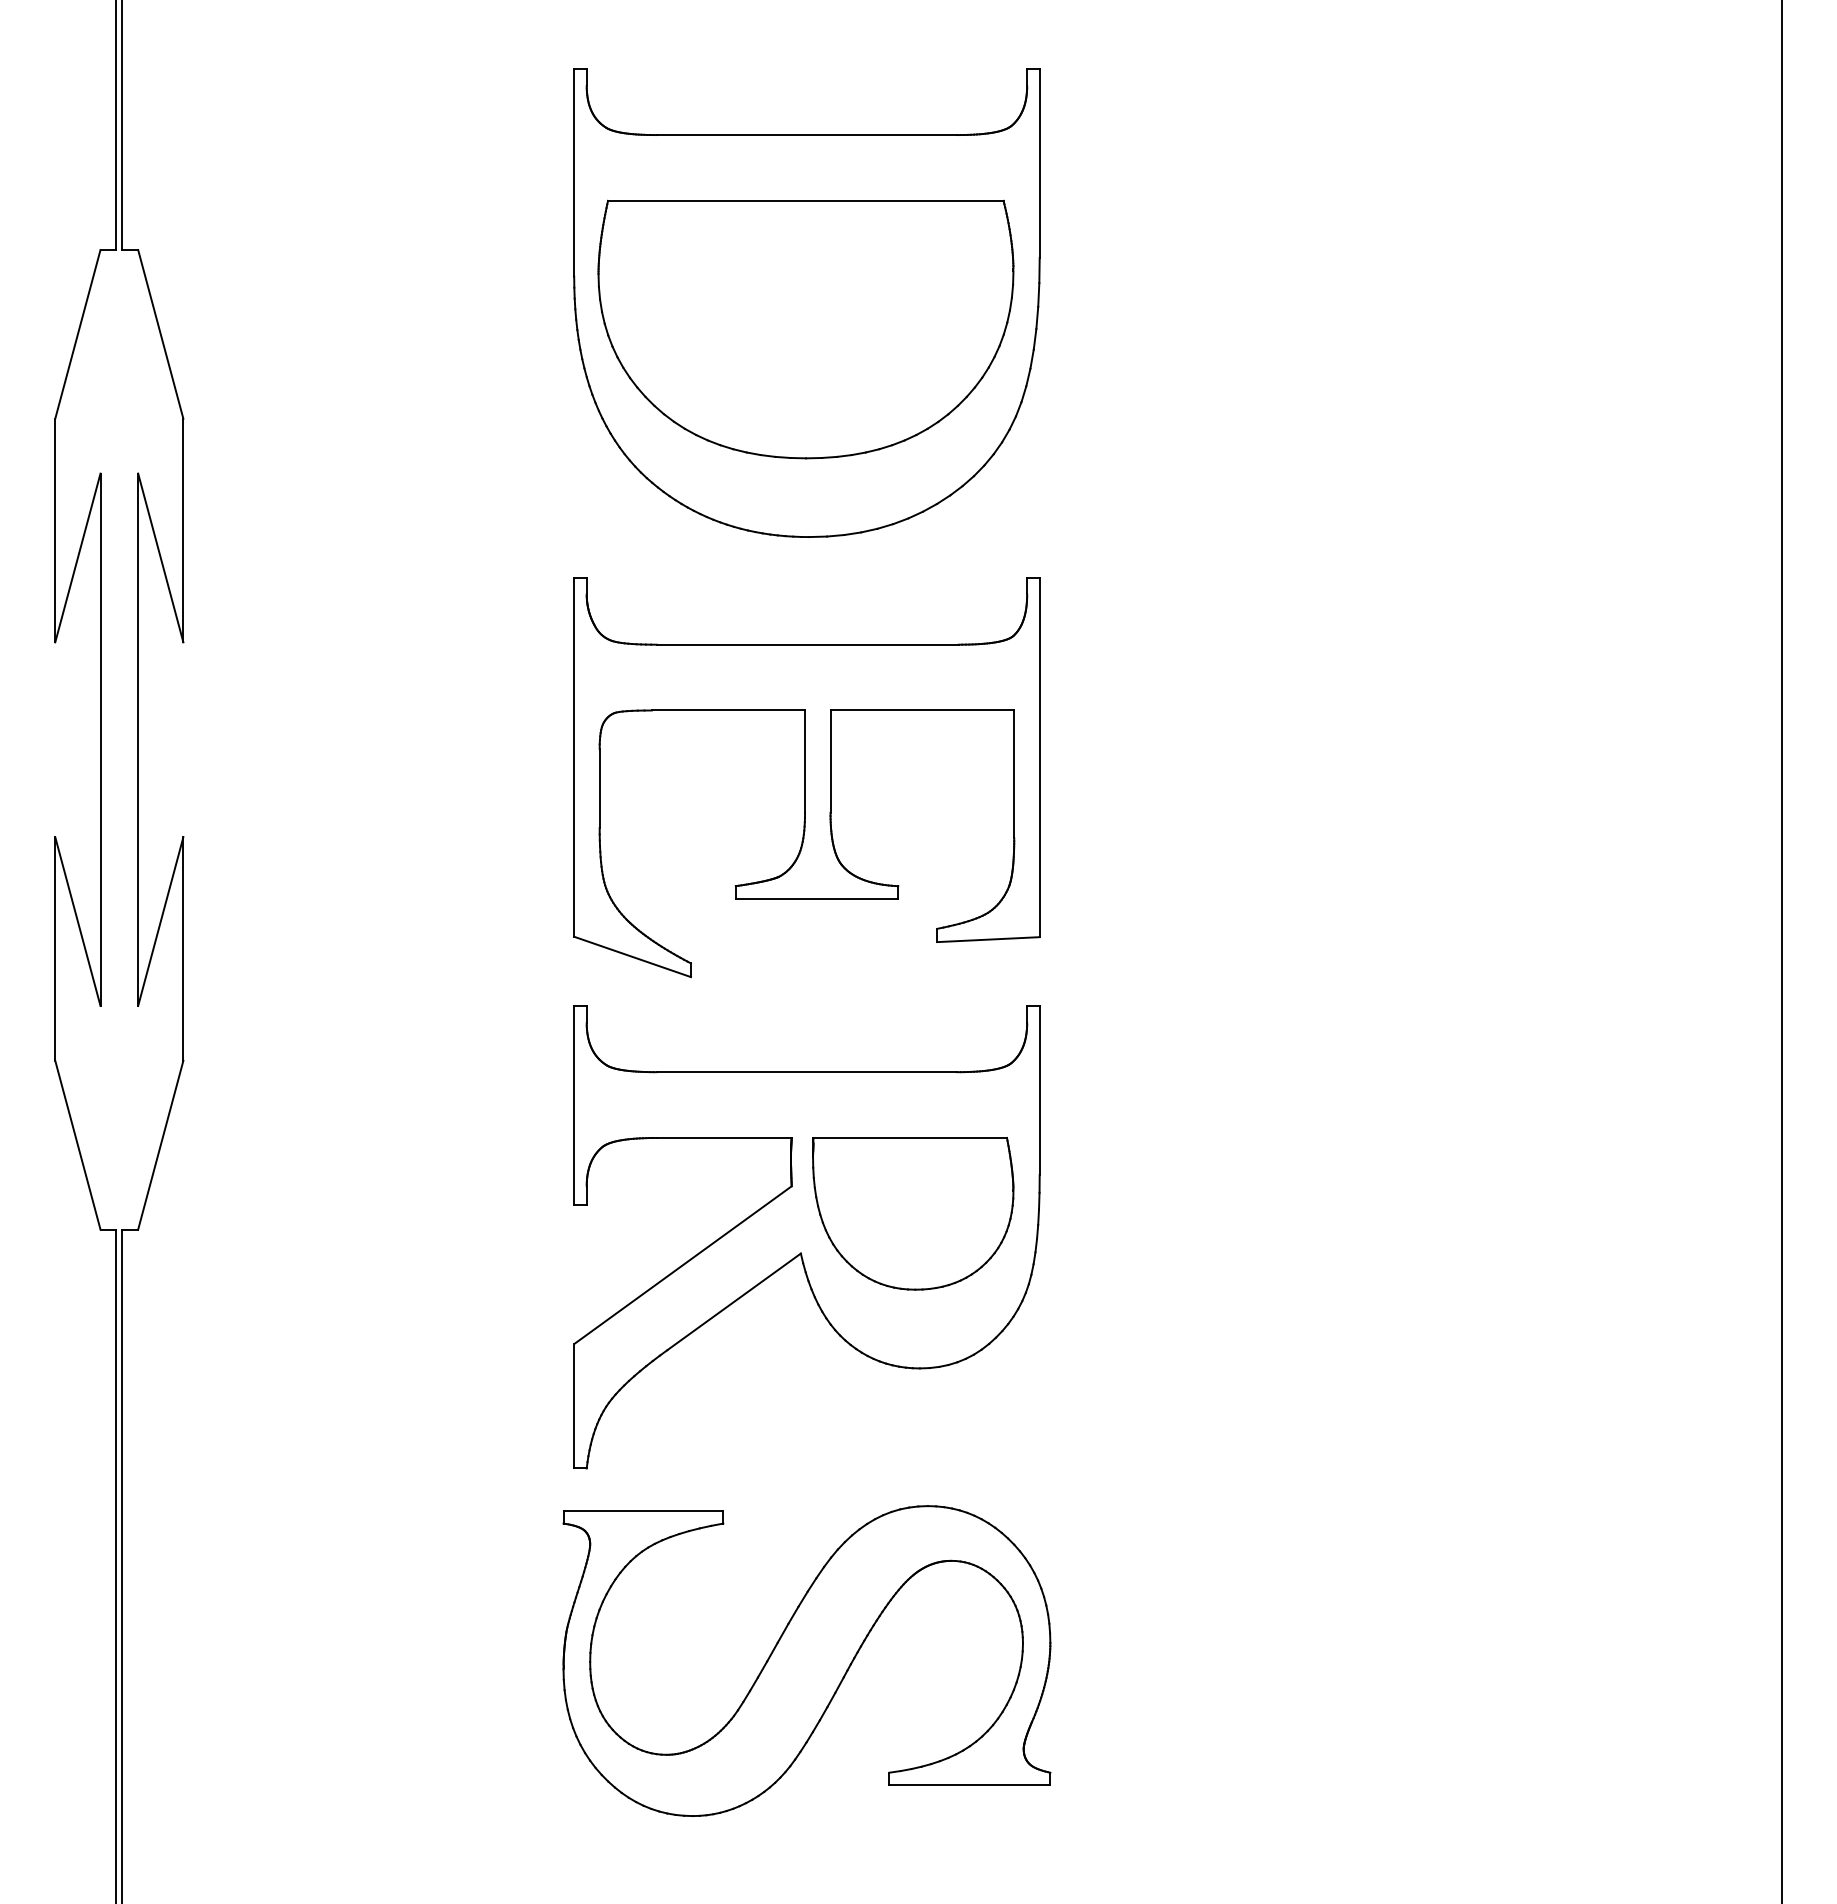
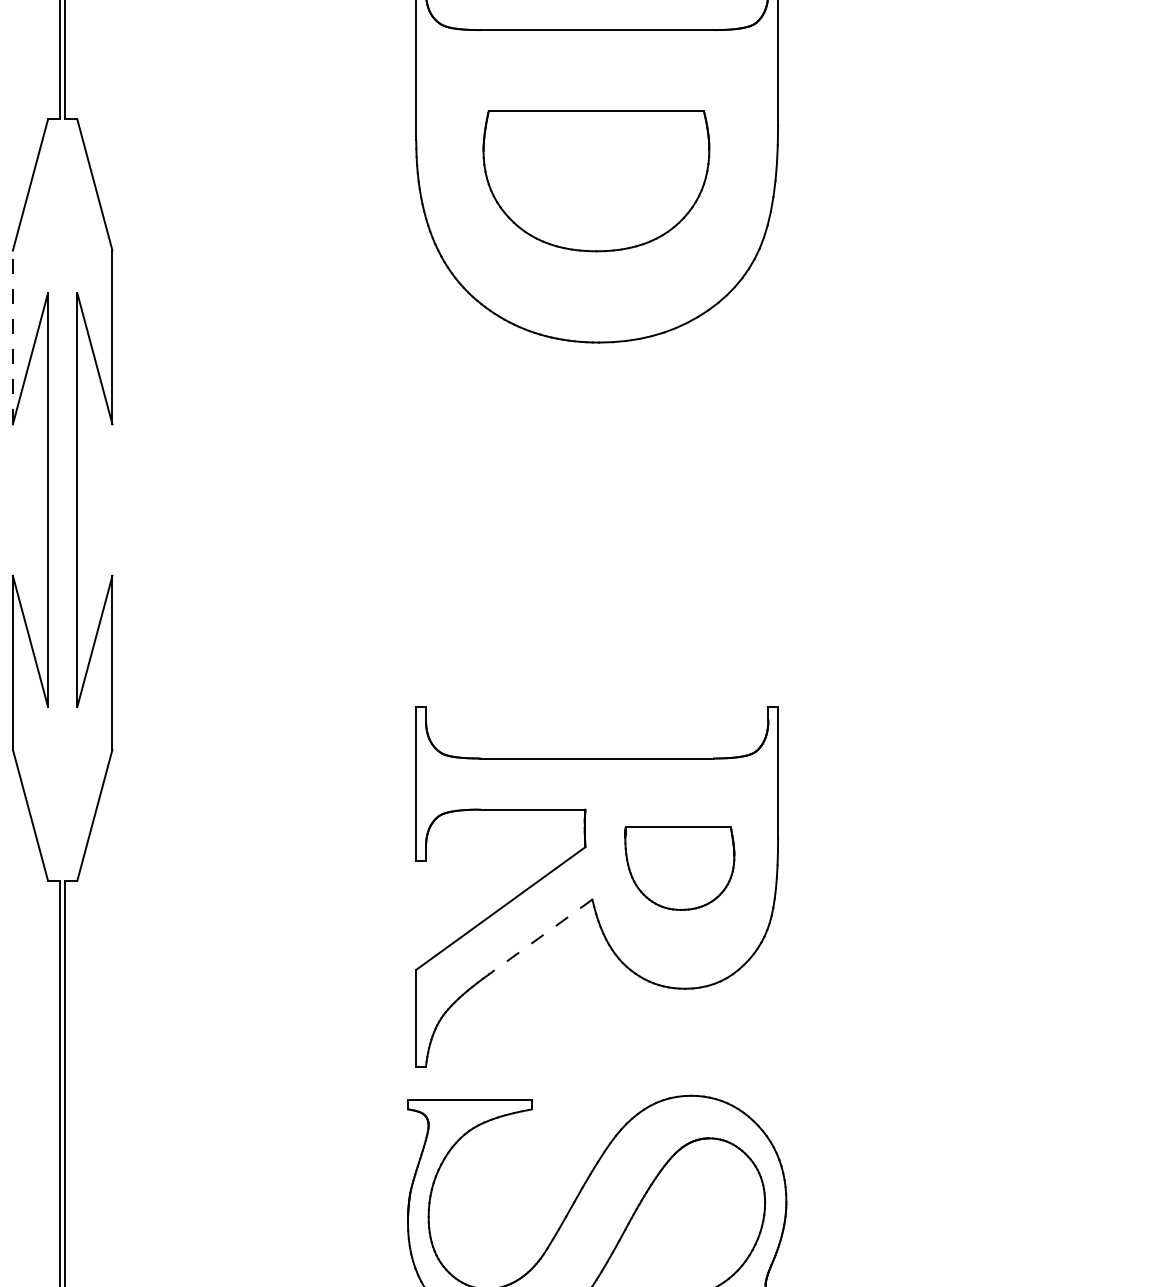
part: (805, 329) -> (596, 181), size x0.7
line: (55, 530) -> (13, 337), solid -> dashed
part: (806, 777) -> (596, 529), removed
part: (913, 1213) -> (679, 868), size x0.7
line: (733, 1302) -> (540, 937), solid -> dashed

